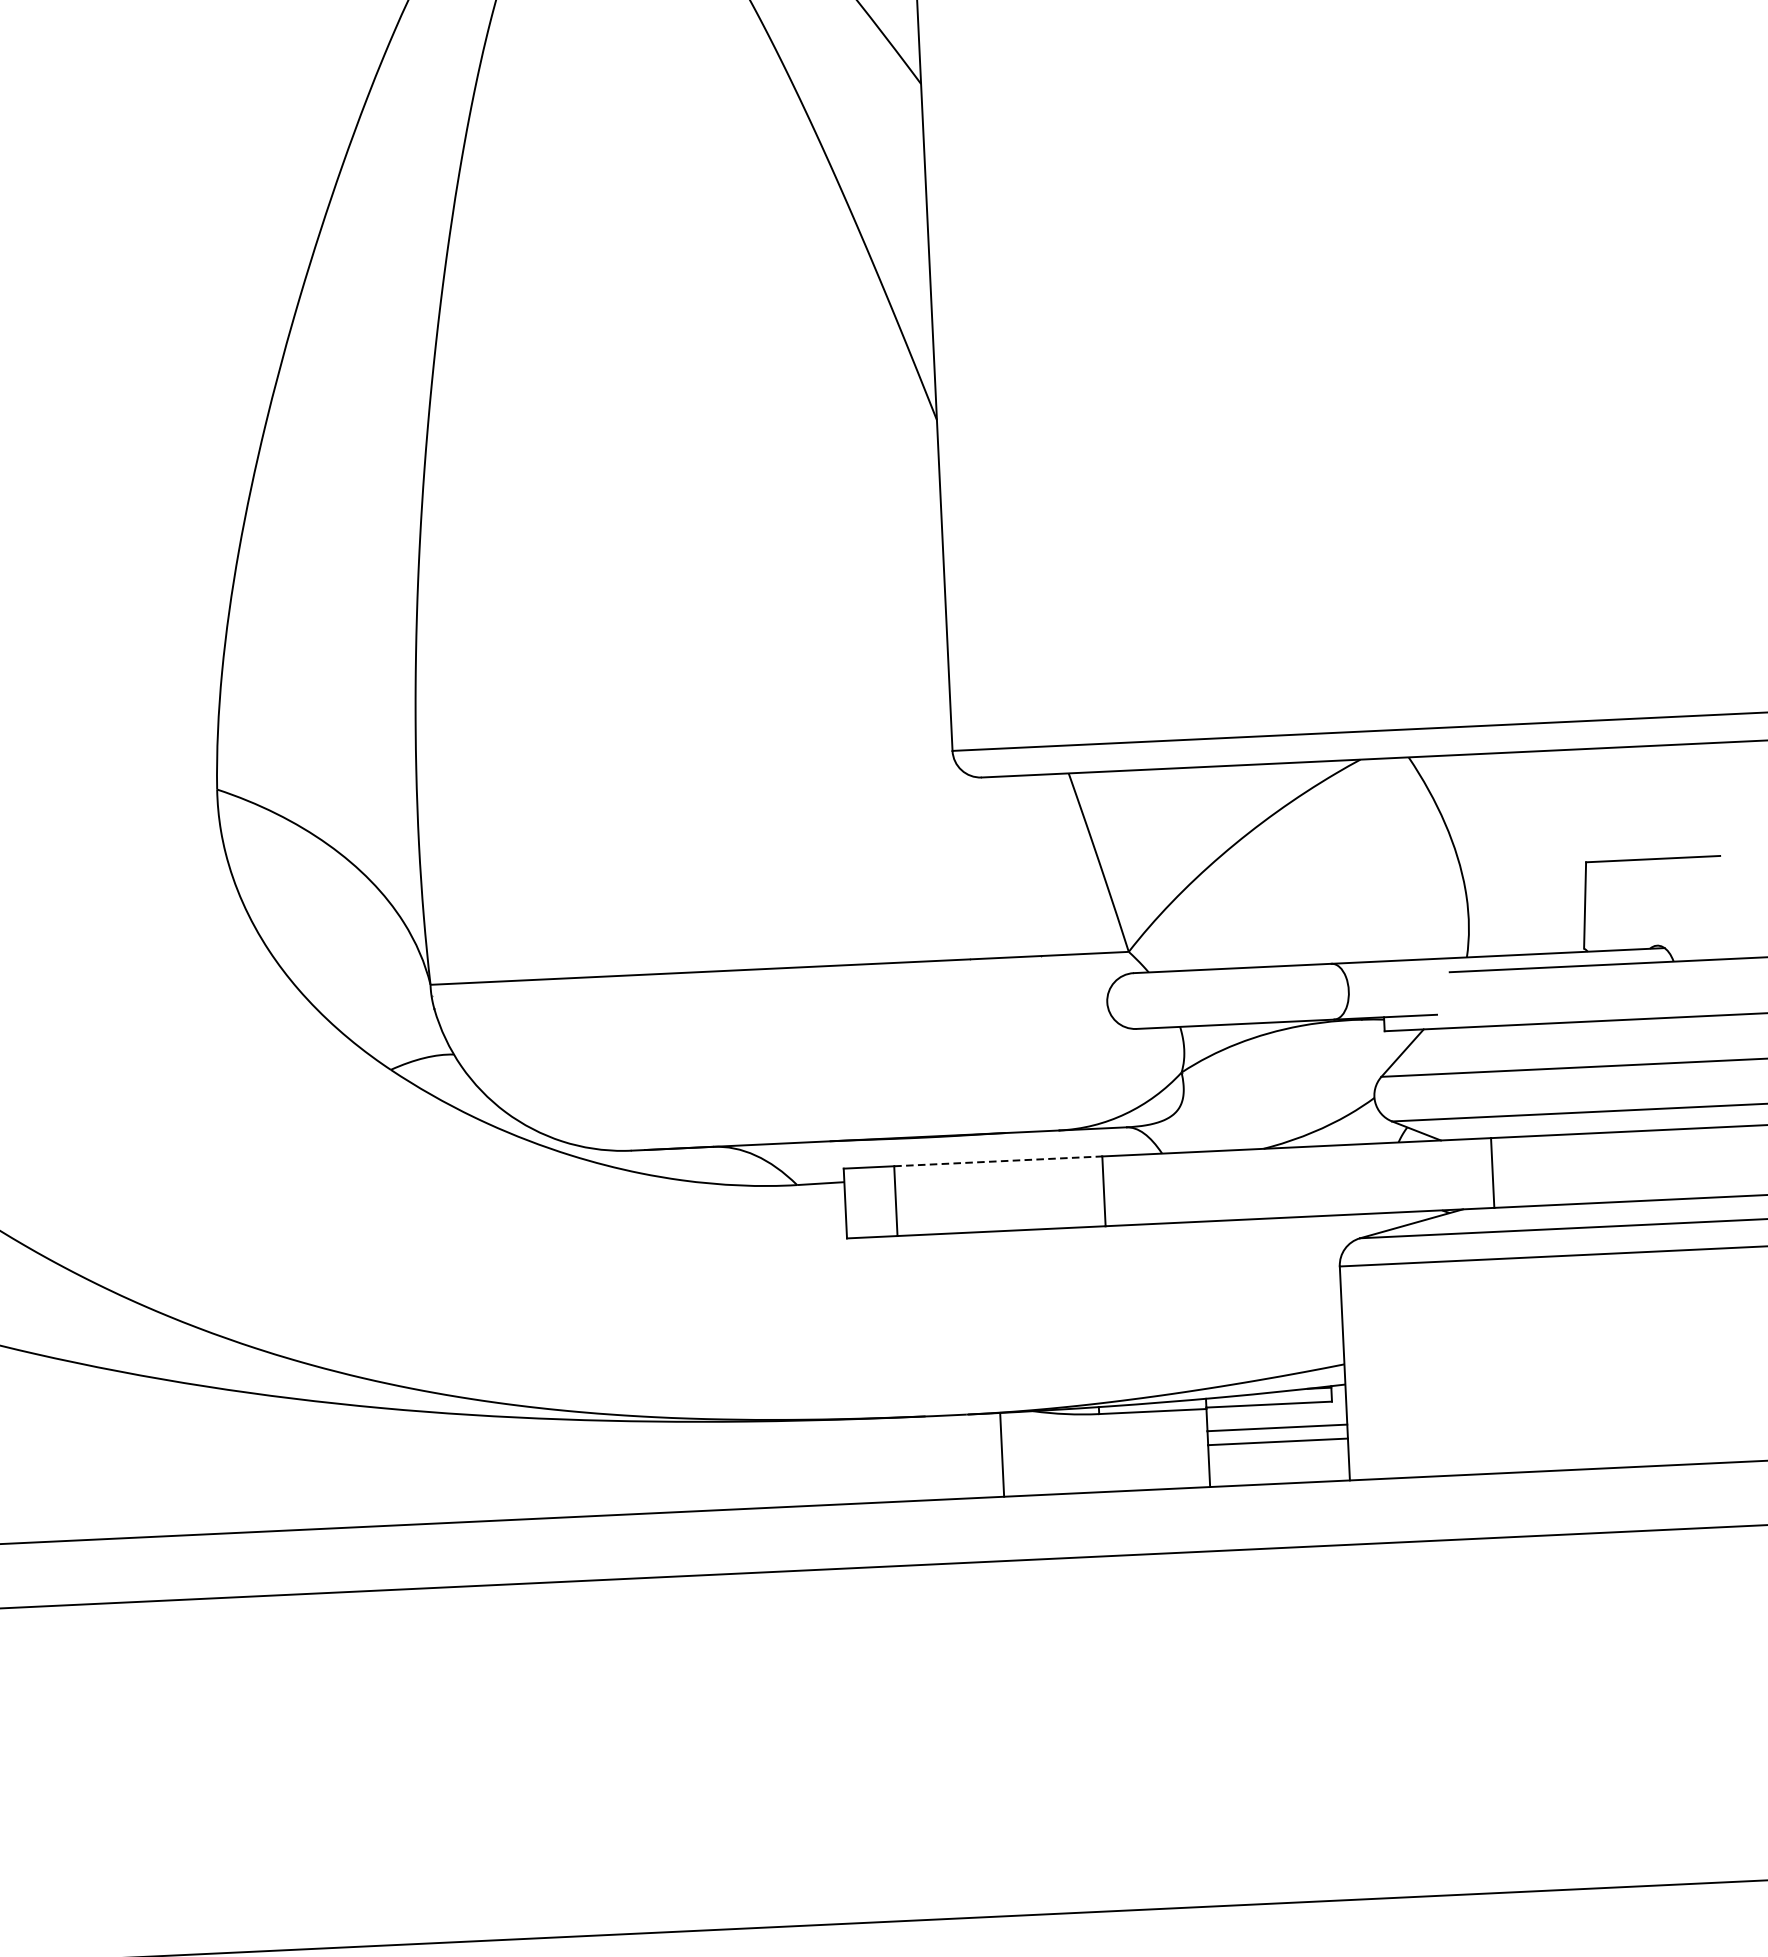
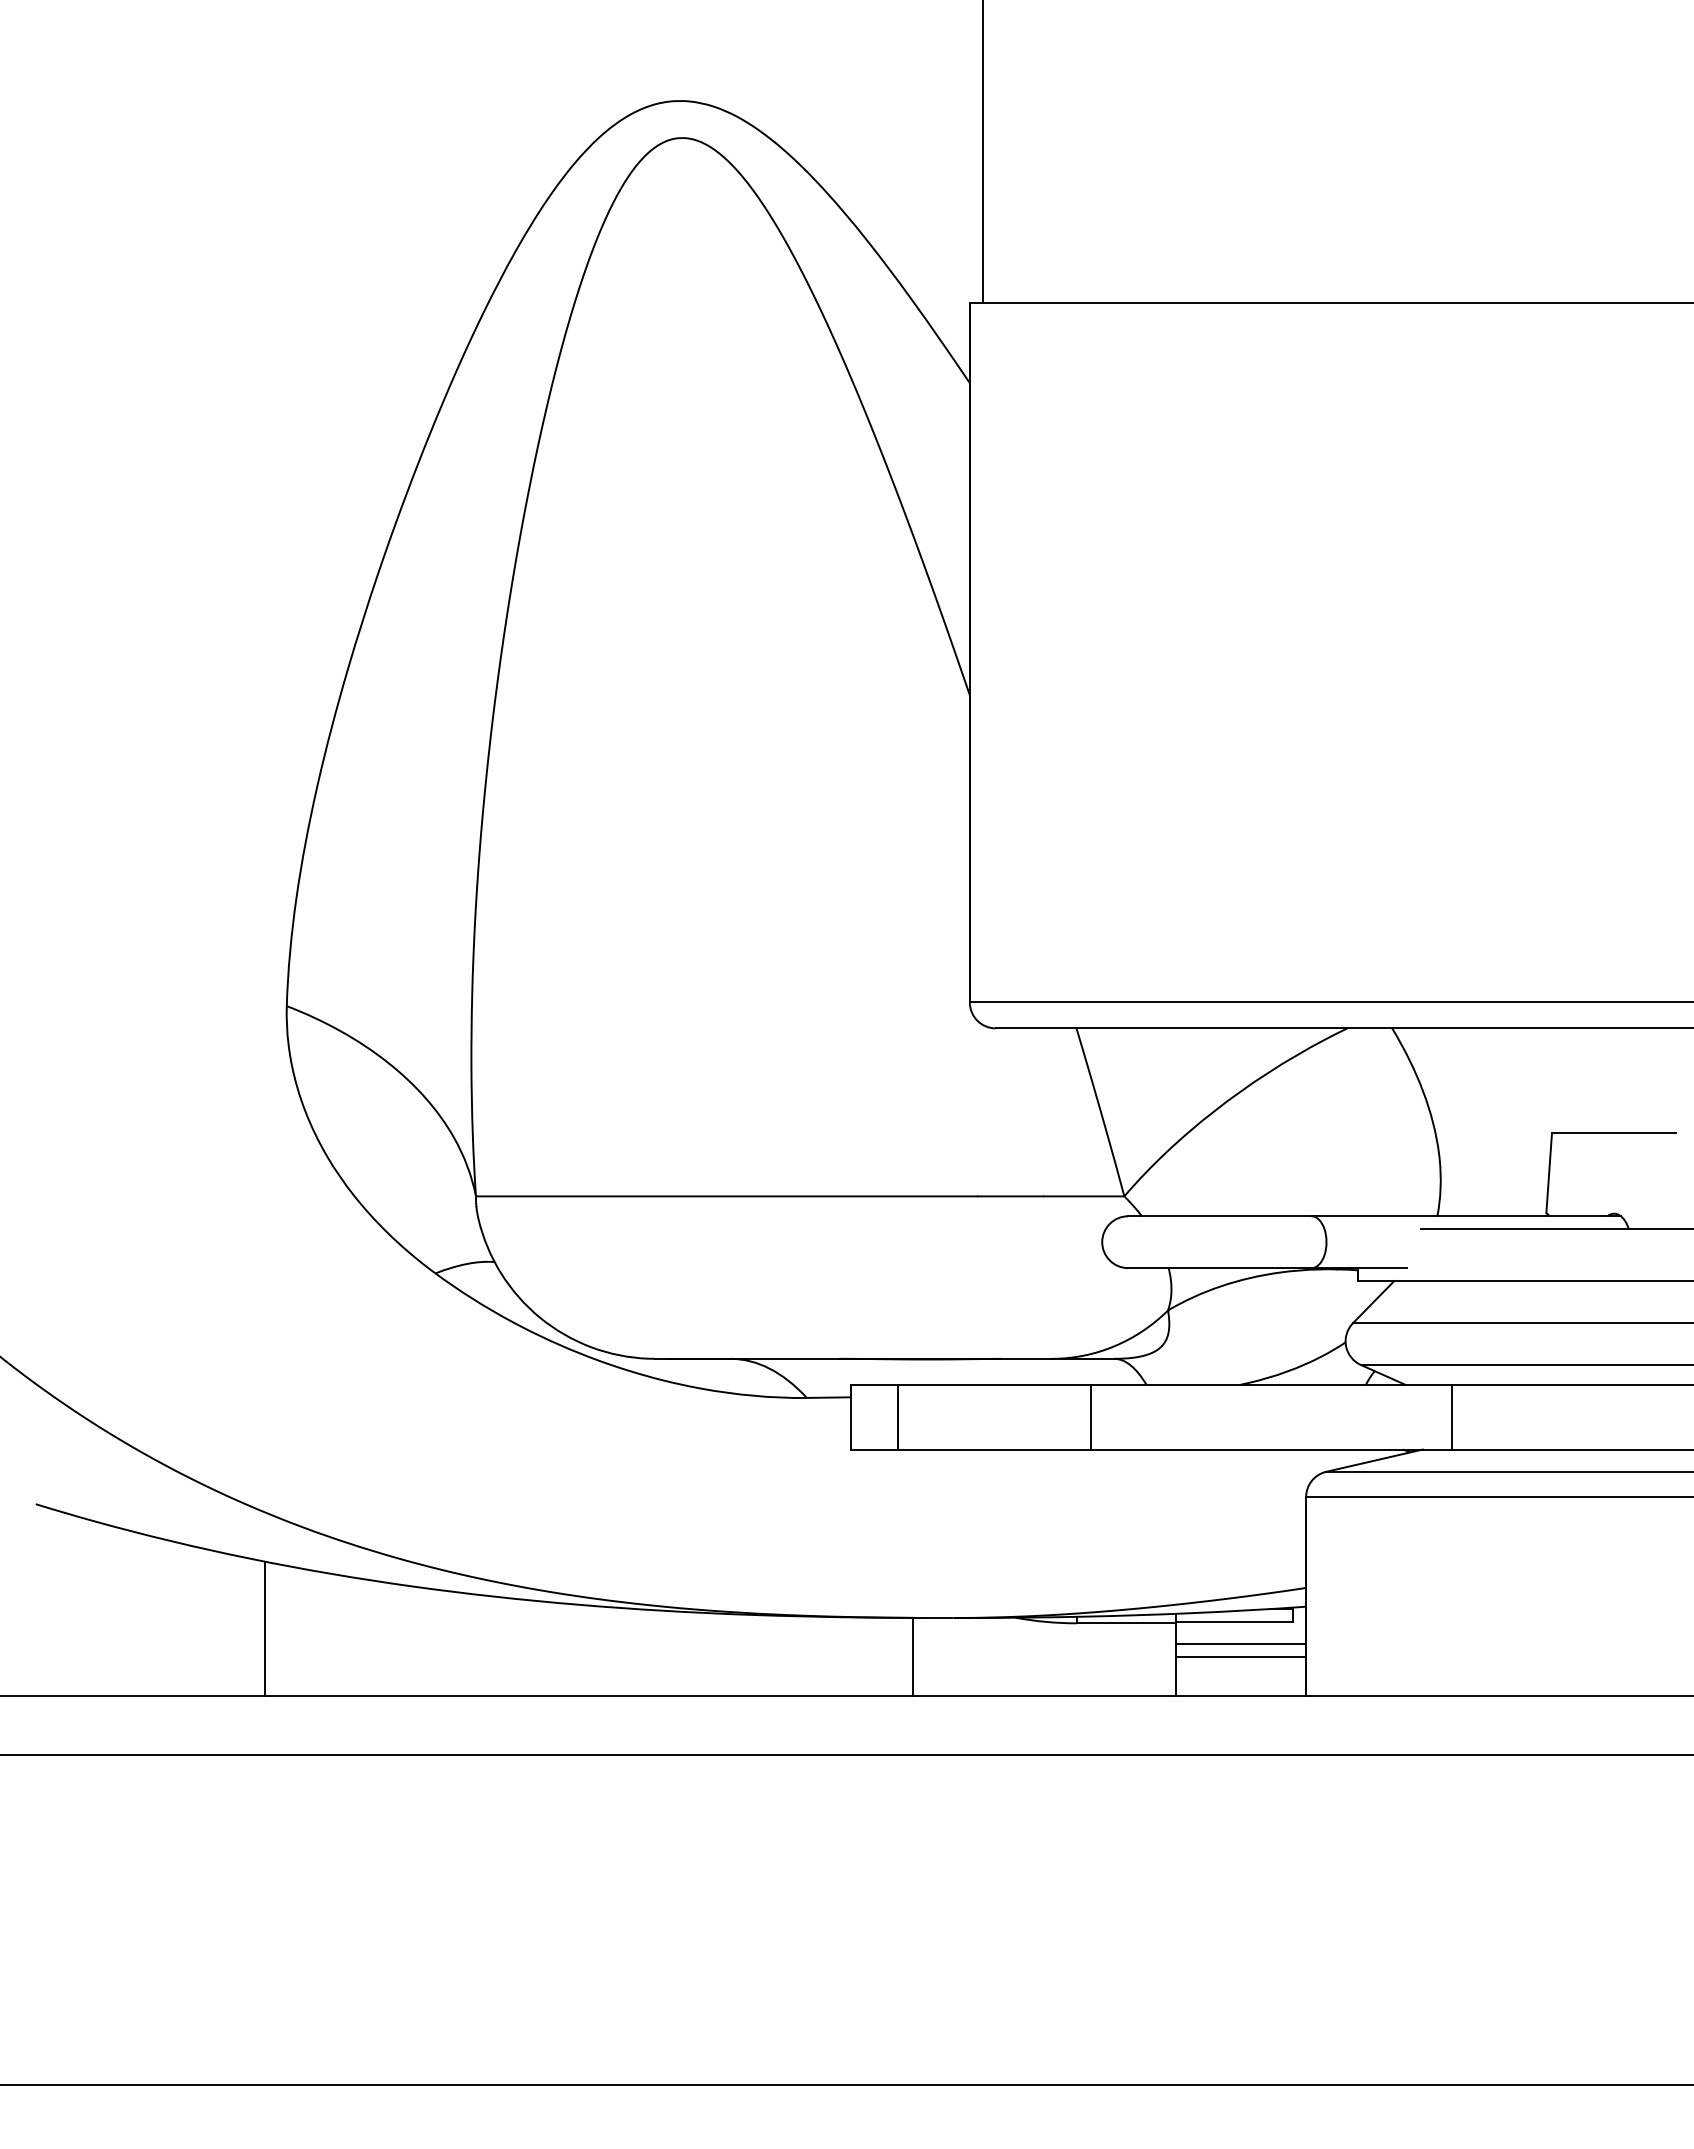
line: (998, 1161) -> (994, 1384), dashed -> solid
line: (1002, 1454) -> (913, 1656), moved
line: (225, 1460) -> (265, 1628), added

